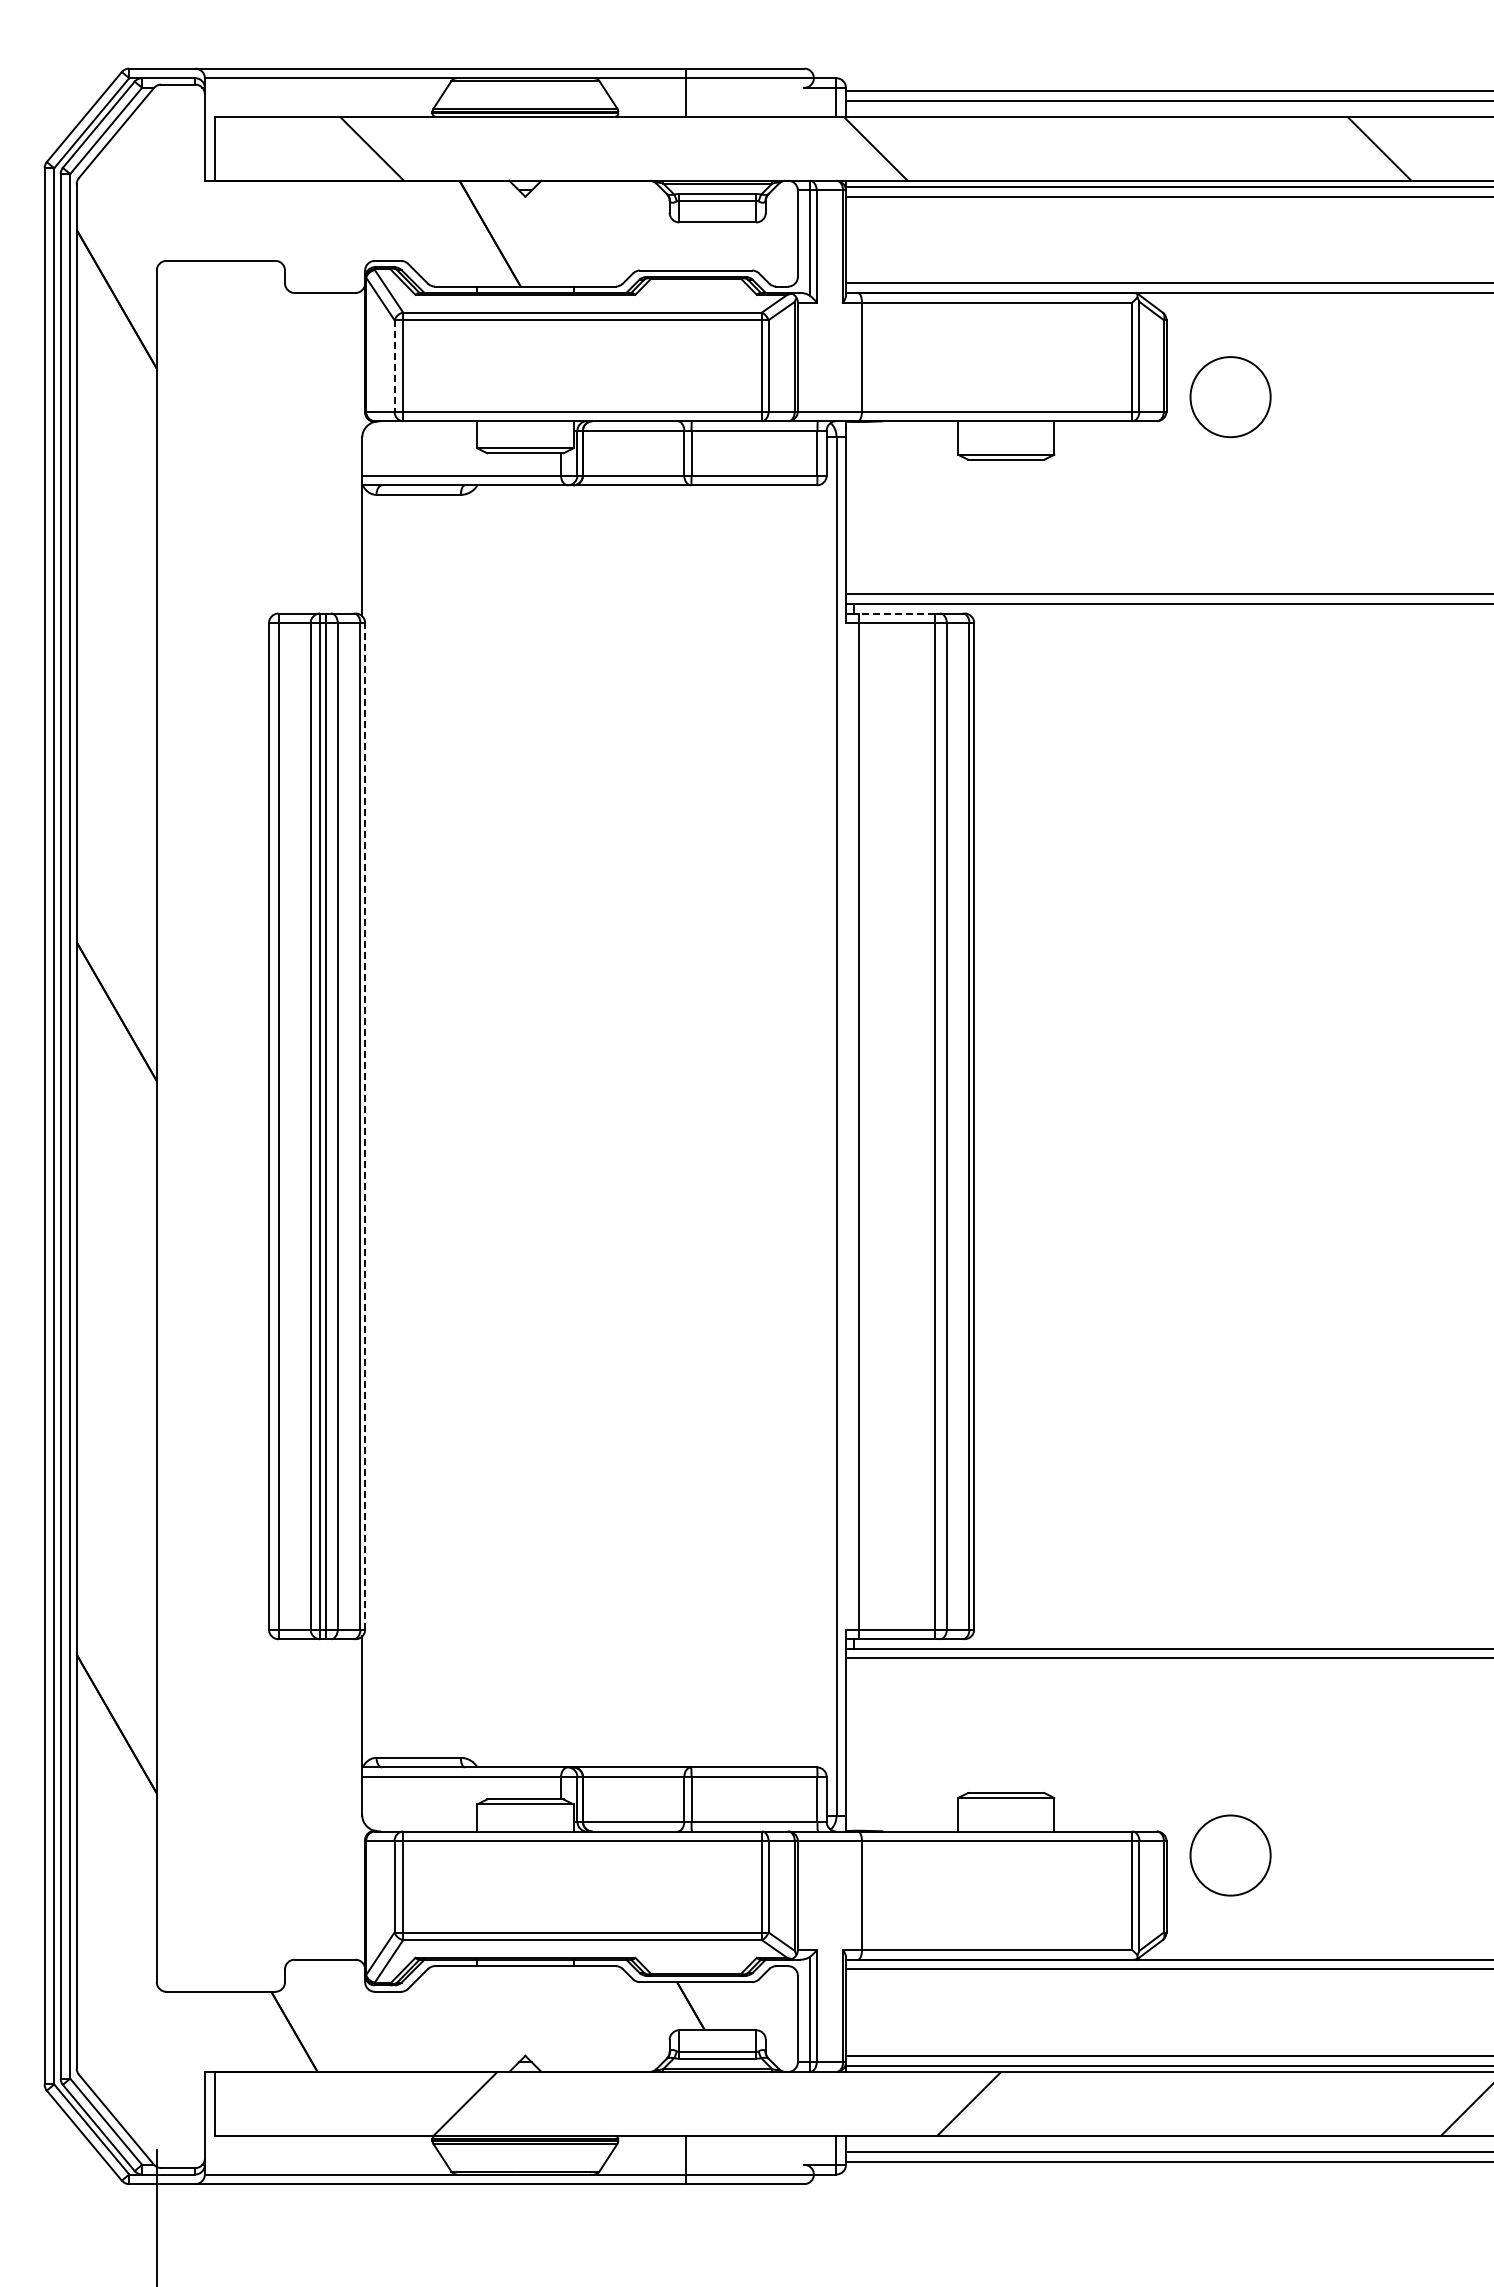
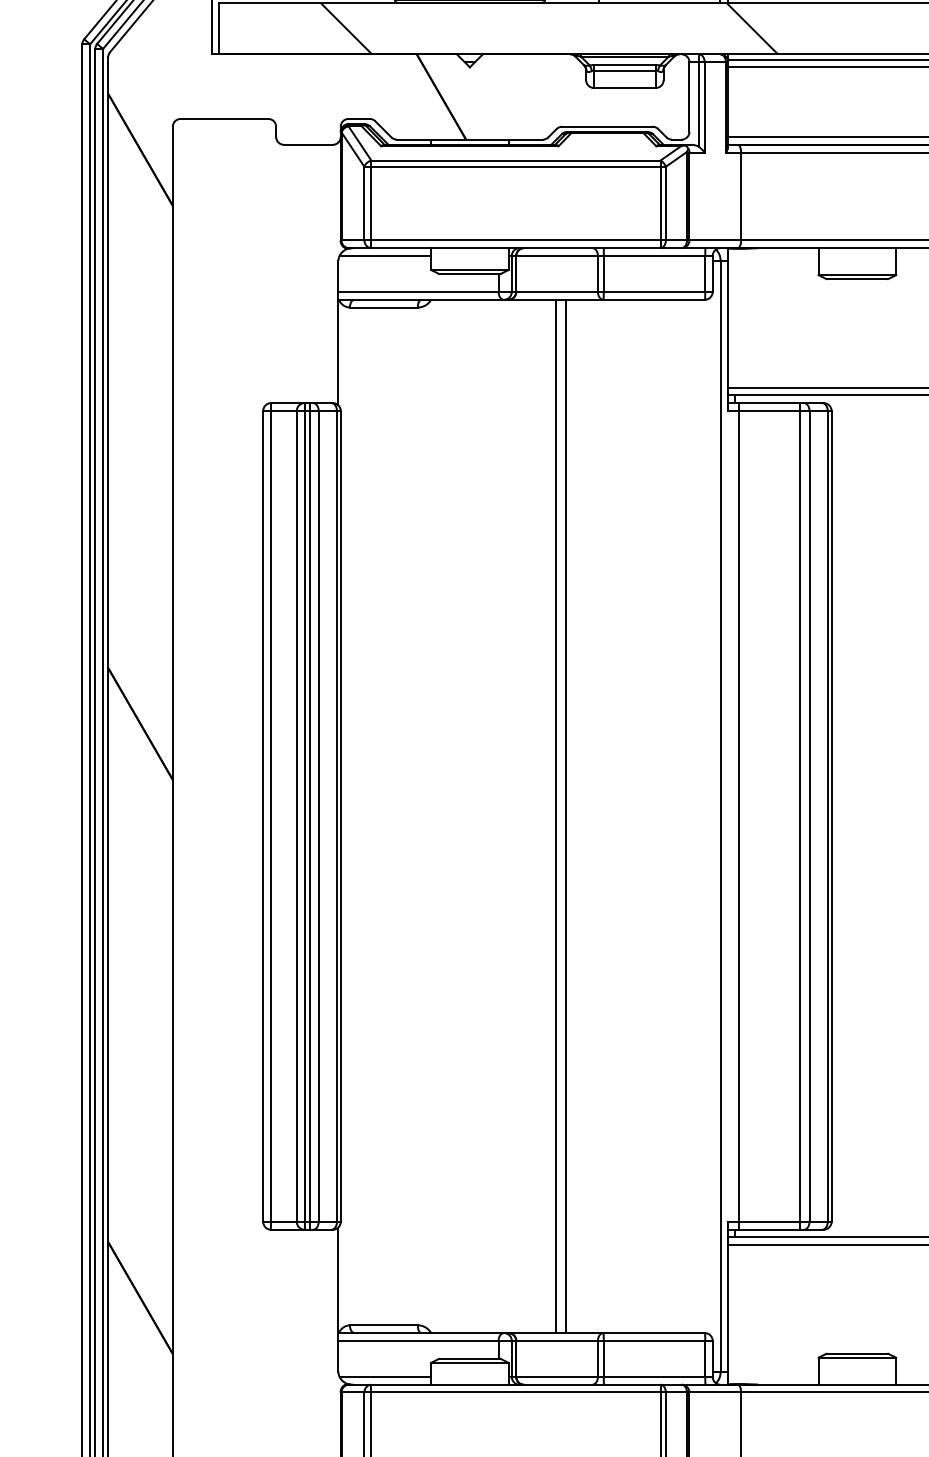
line: (394, 365) -> (364, 203), dashed -> solid
line: (420, 430) -> (385, 255), added
line: (896, 613) -> (768, 403), dashed -> solid
line: (365, 1125) -> (341, 815), dashed -> solid
line: (632, 1126) -> (556, 816), added
line: (644, 1126) -> (565, 816), added
line: (420, 1821) -> (385, 1376), added

